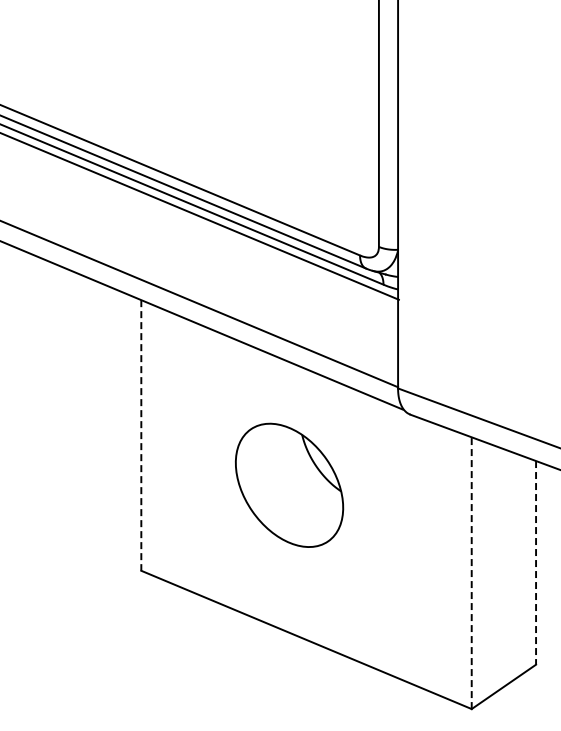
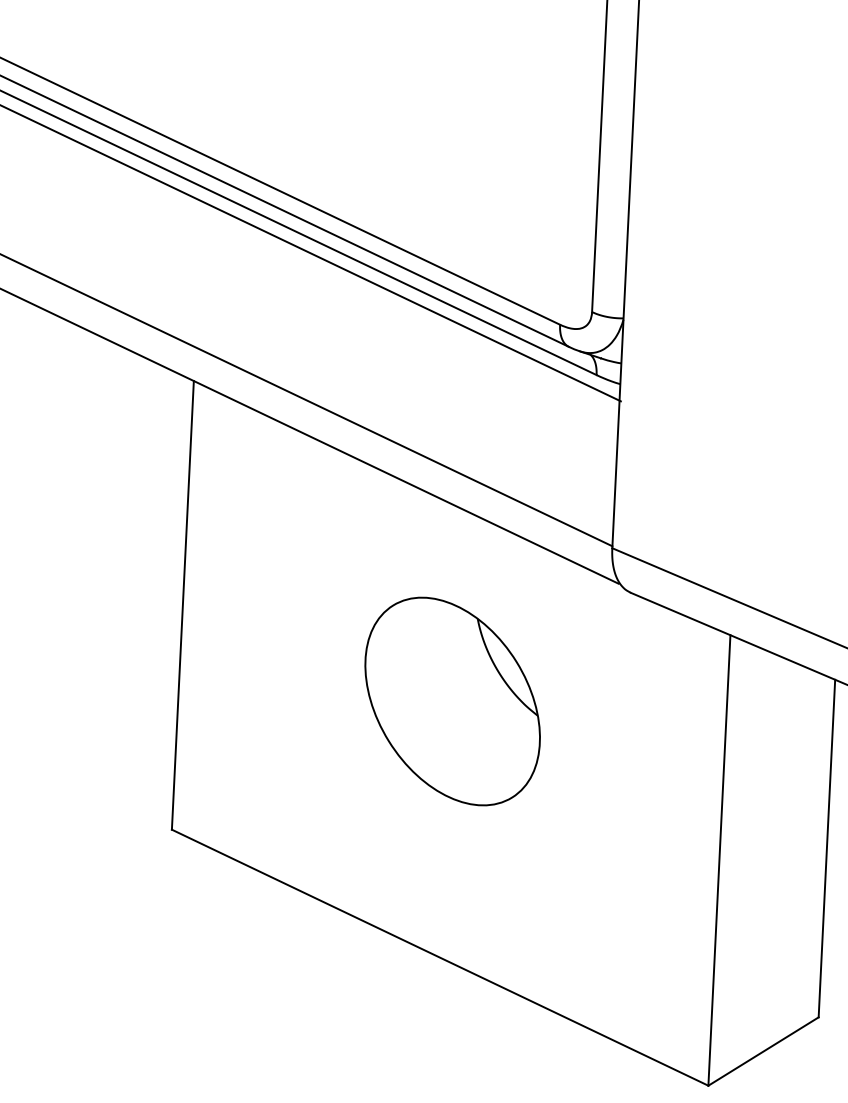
line: (141, 435) -> (183, 605), dashed -> solid
part: (289, 484) -> (452, 700), moved
line: (536, 562) -> (827, 847), dashed -> solid
line: (471, 573) -> (719, 860), dashed -> solid

